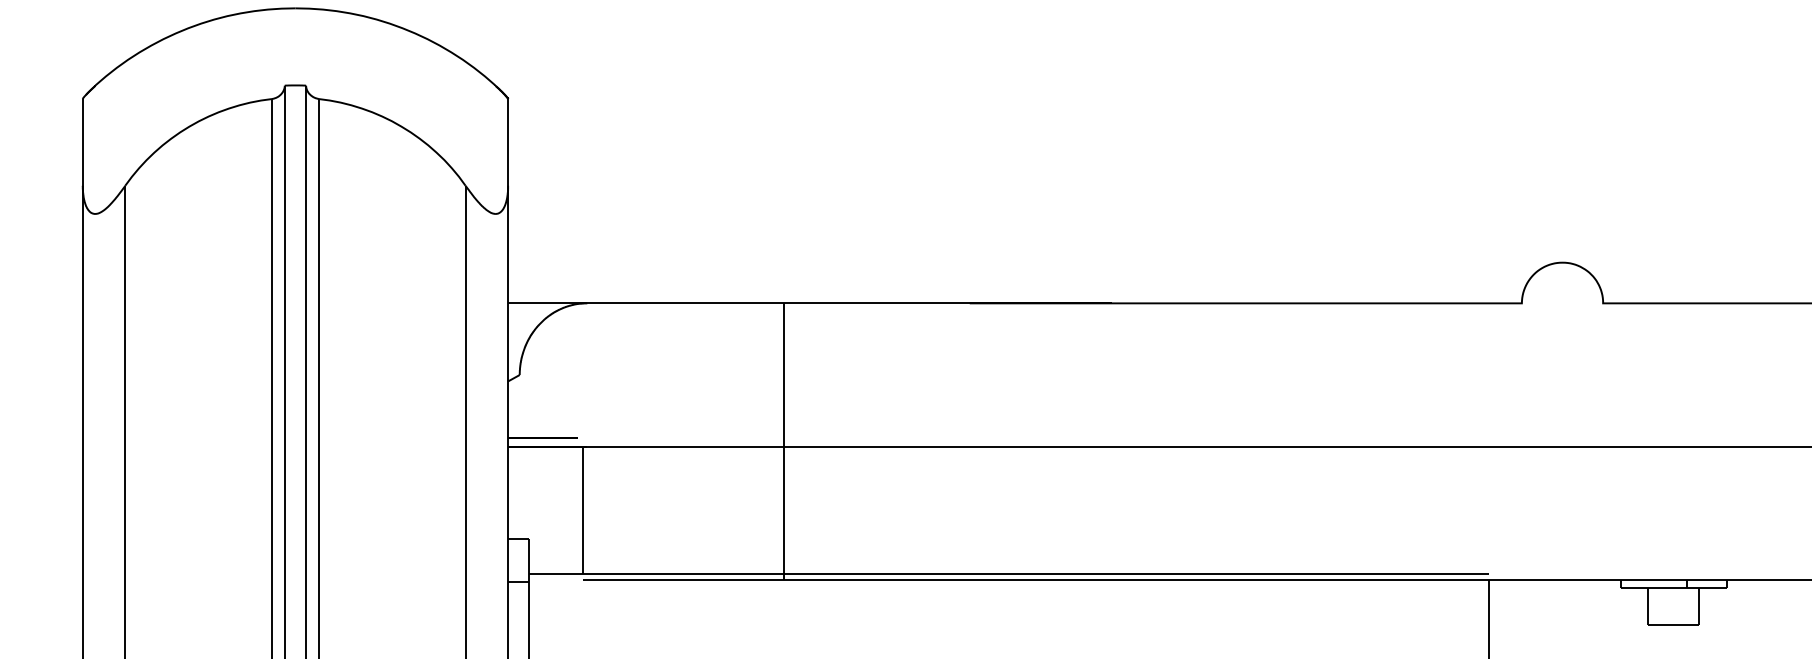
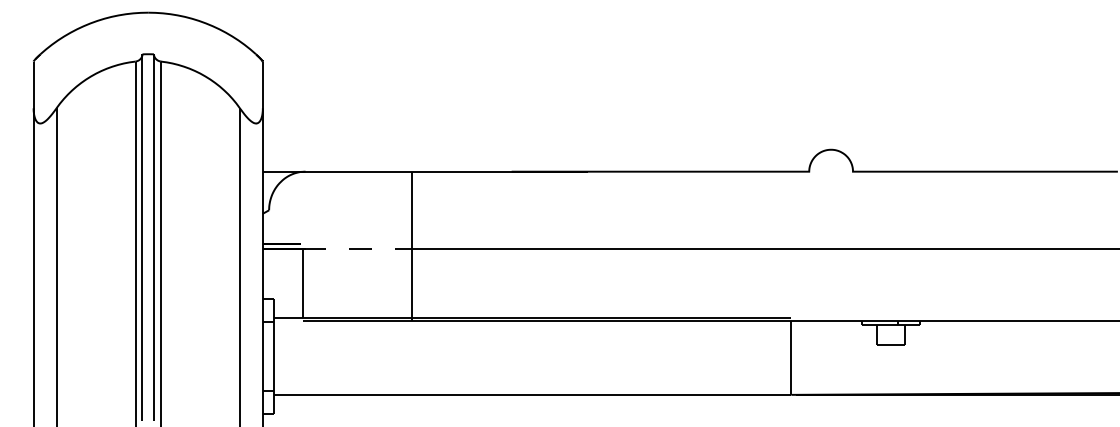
line: (683, 445) -> (357, 248), solid -> dashed

